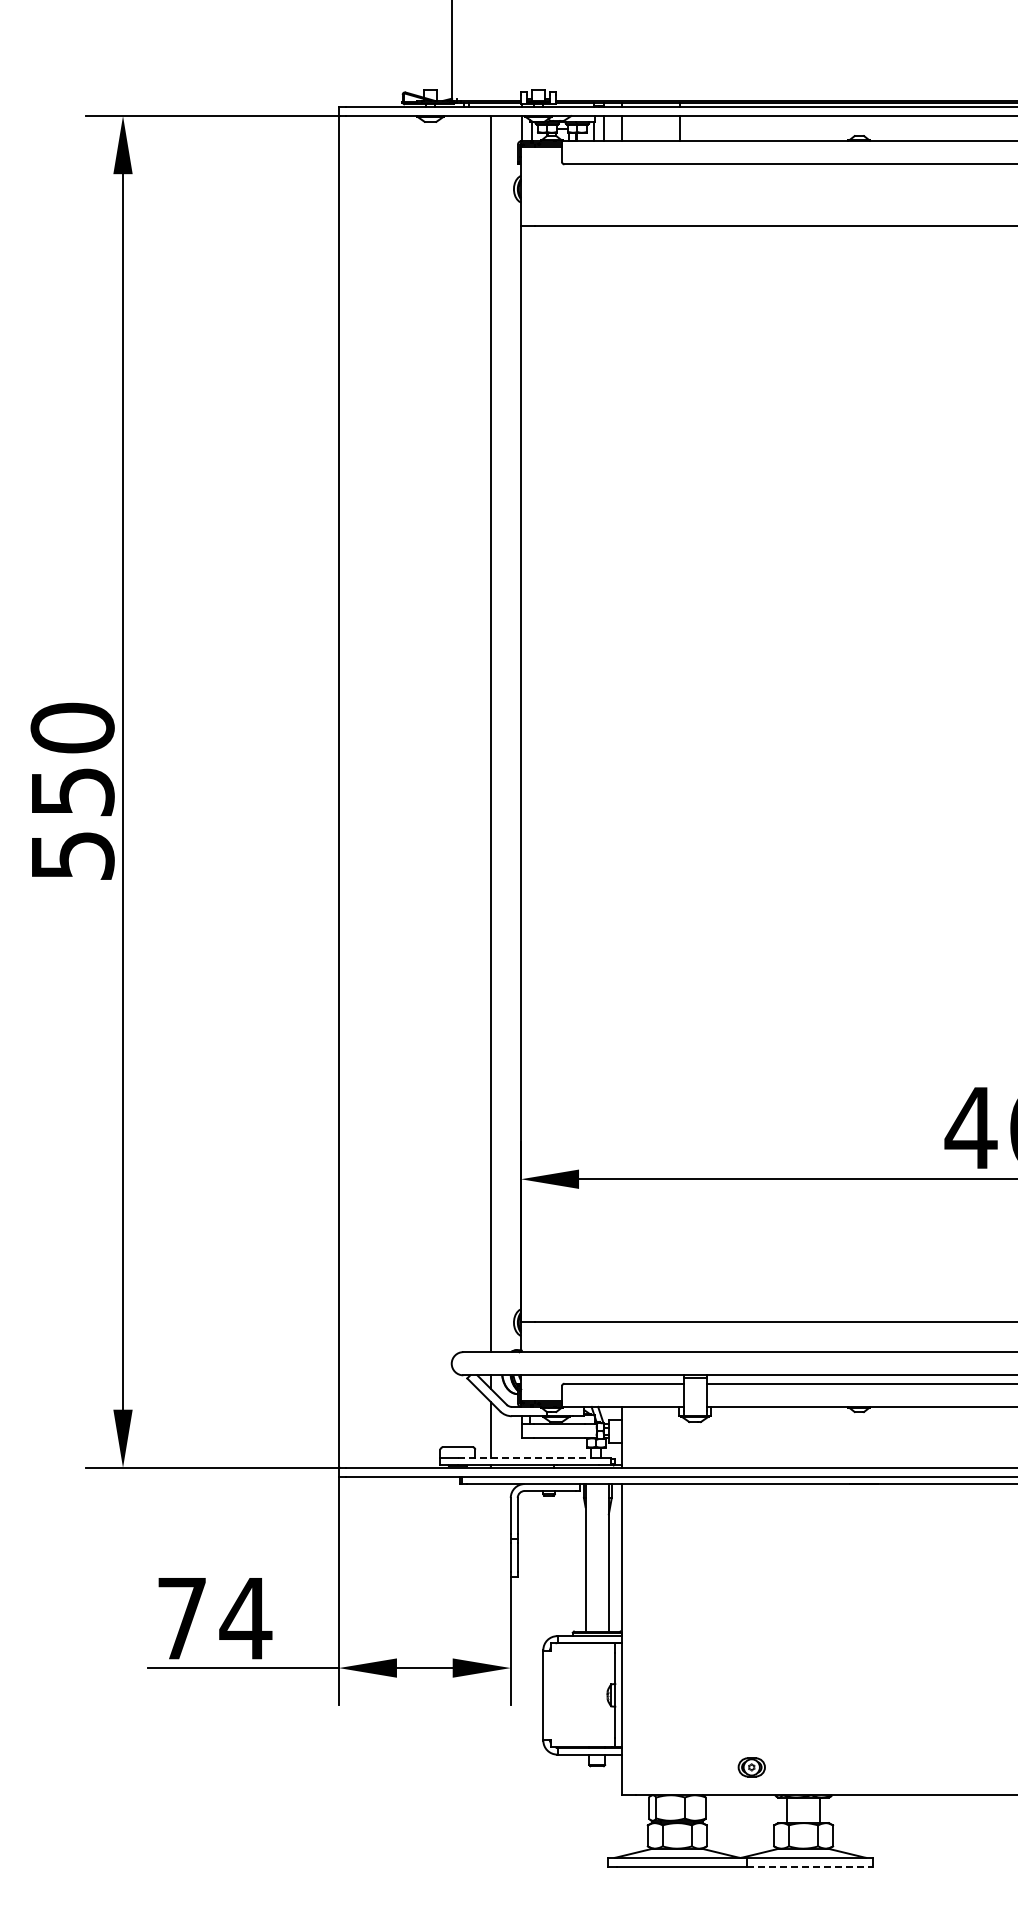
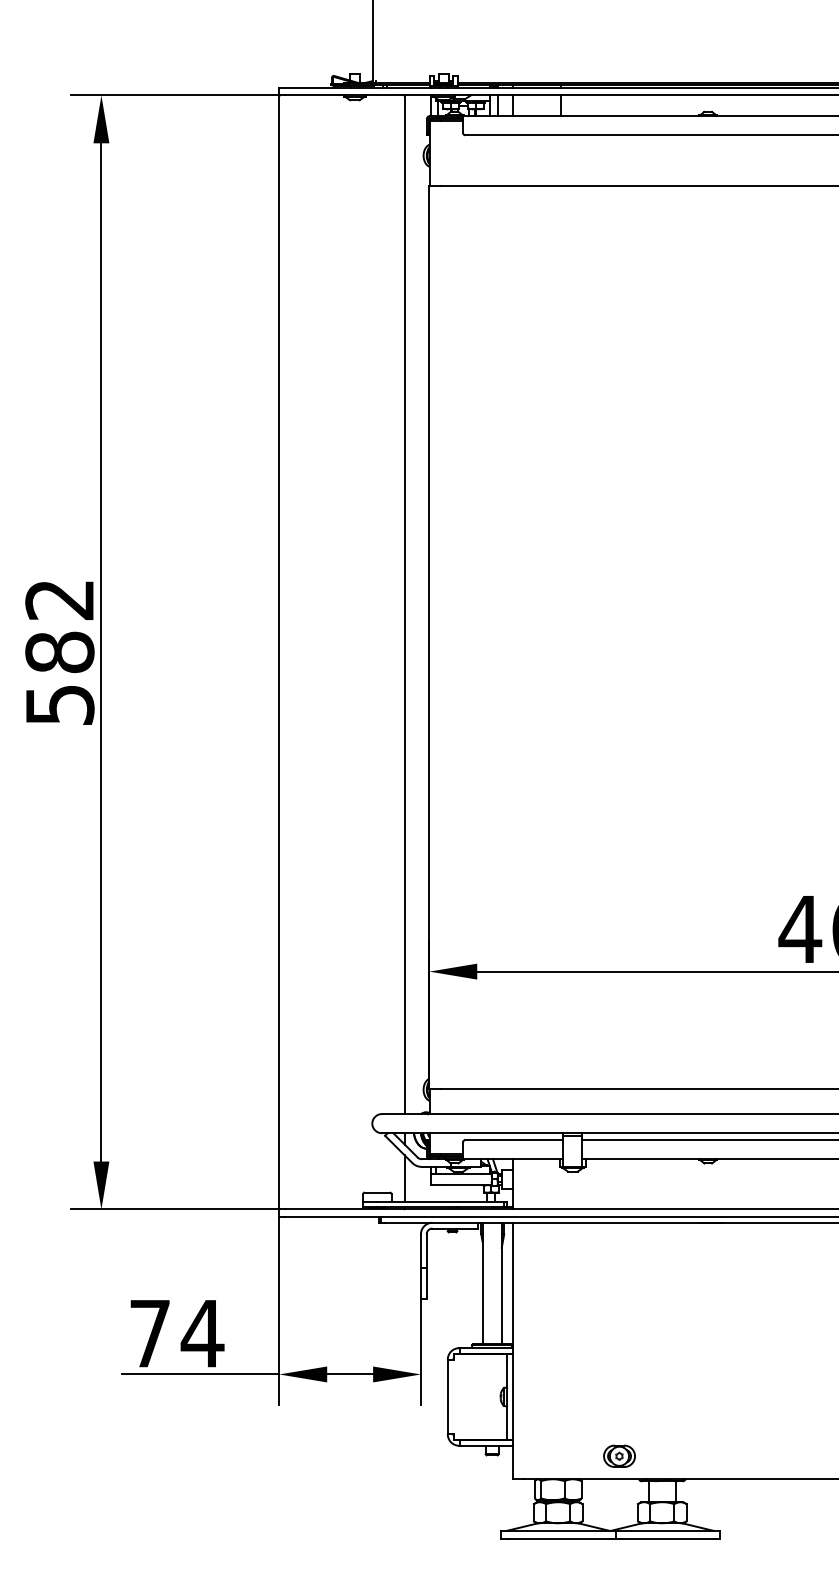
text: (72, 759) -> (59, 625), 550 -> 582
line: (525, 1458) -> (433, 1201), dashed -> solid
part: (751, 1767) -> (619, 1456), size x1.43
line: (810, 1867) -> (667, 1538), dashed -> solid

